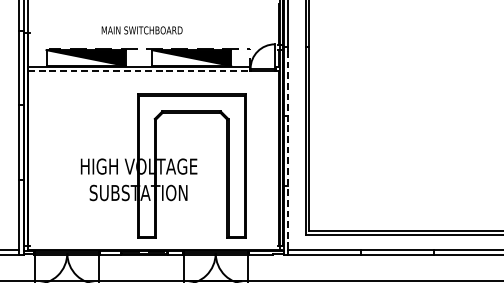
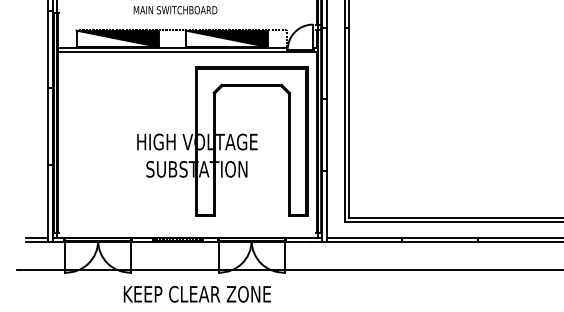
line: (139, 71) -> (172, 52), dashed -> solid
line: (288, 151) -> (326, 135), dashed -> solid
part: (163, 166) -> (222, 141), moved

